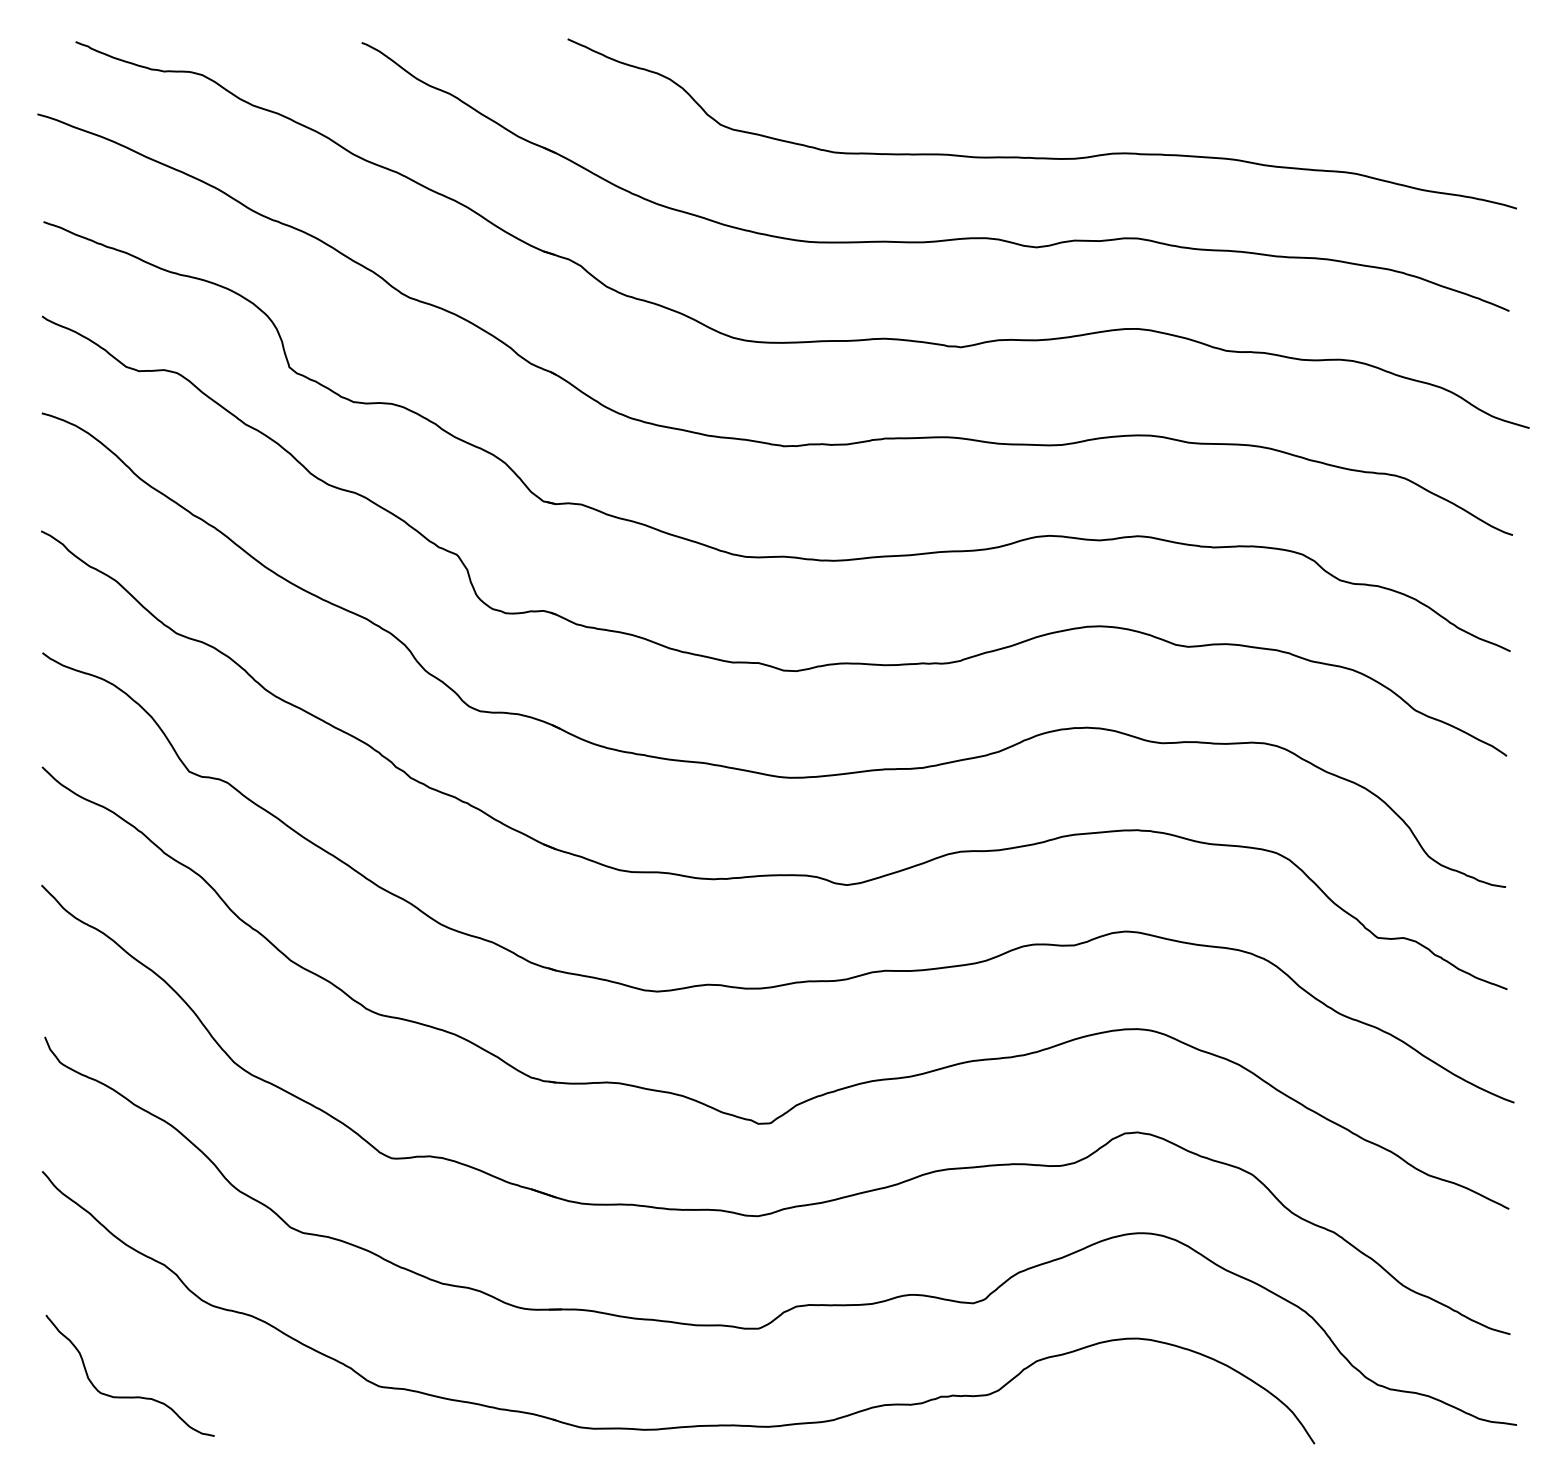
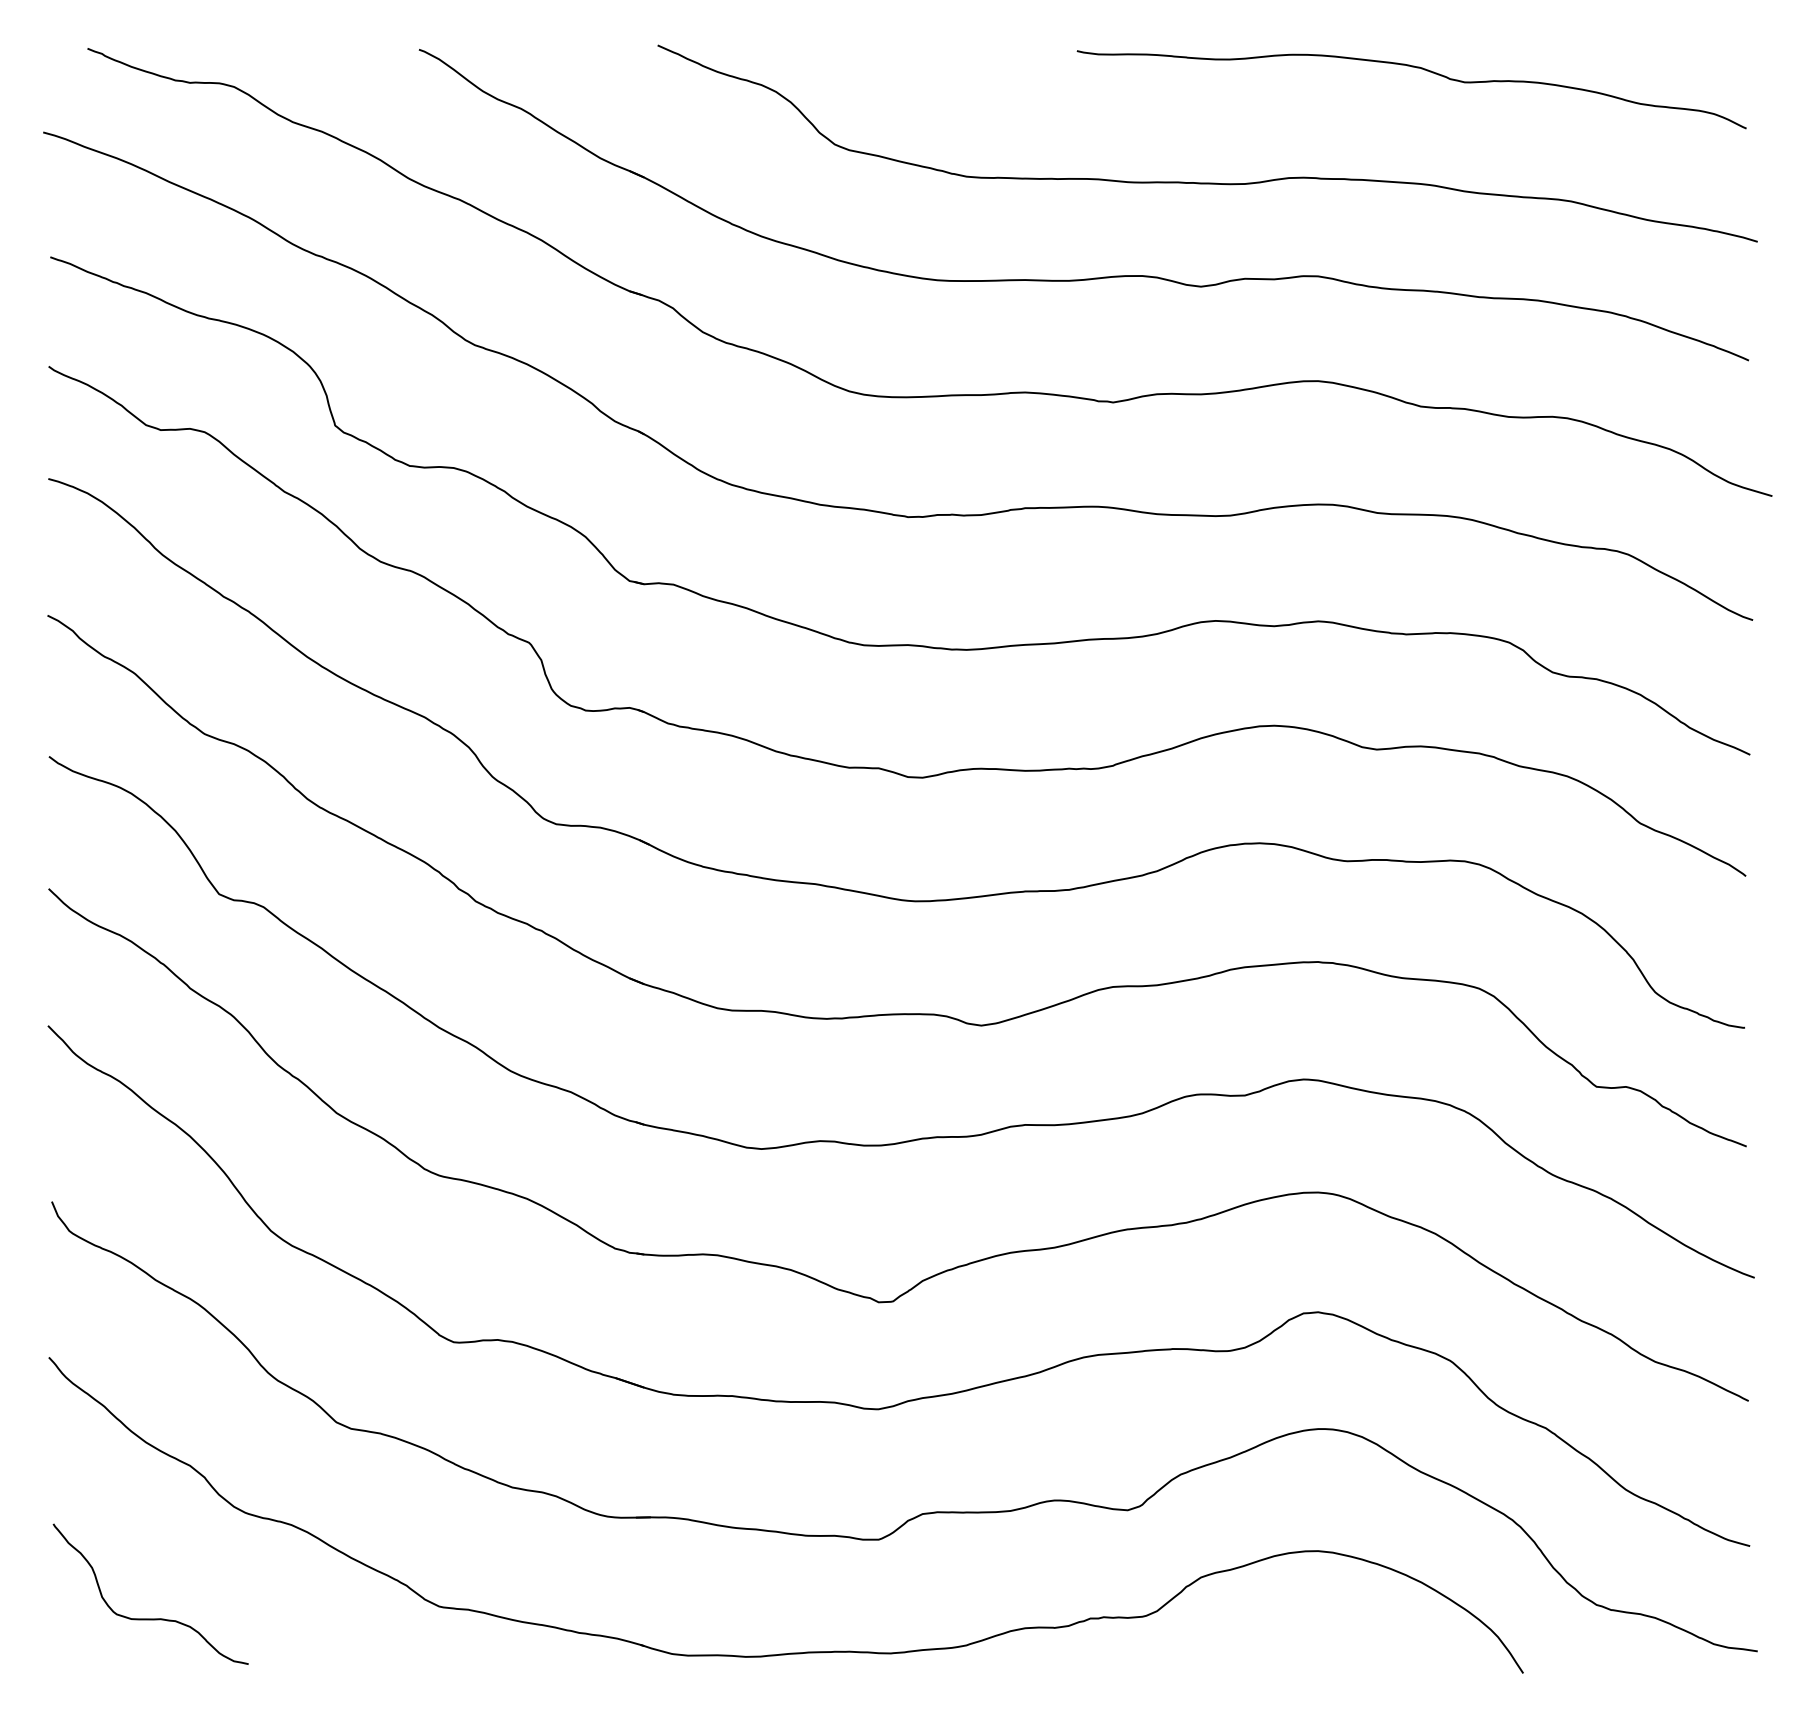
curve: (1223, 59) -> (1417, 68), added

